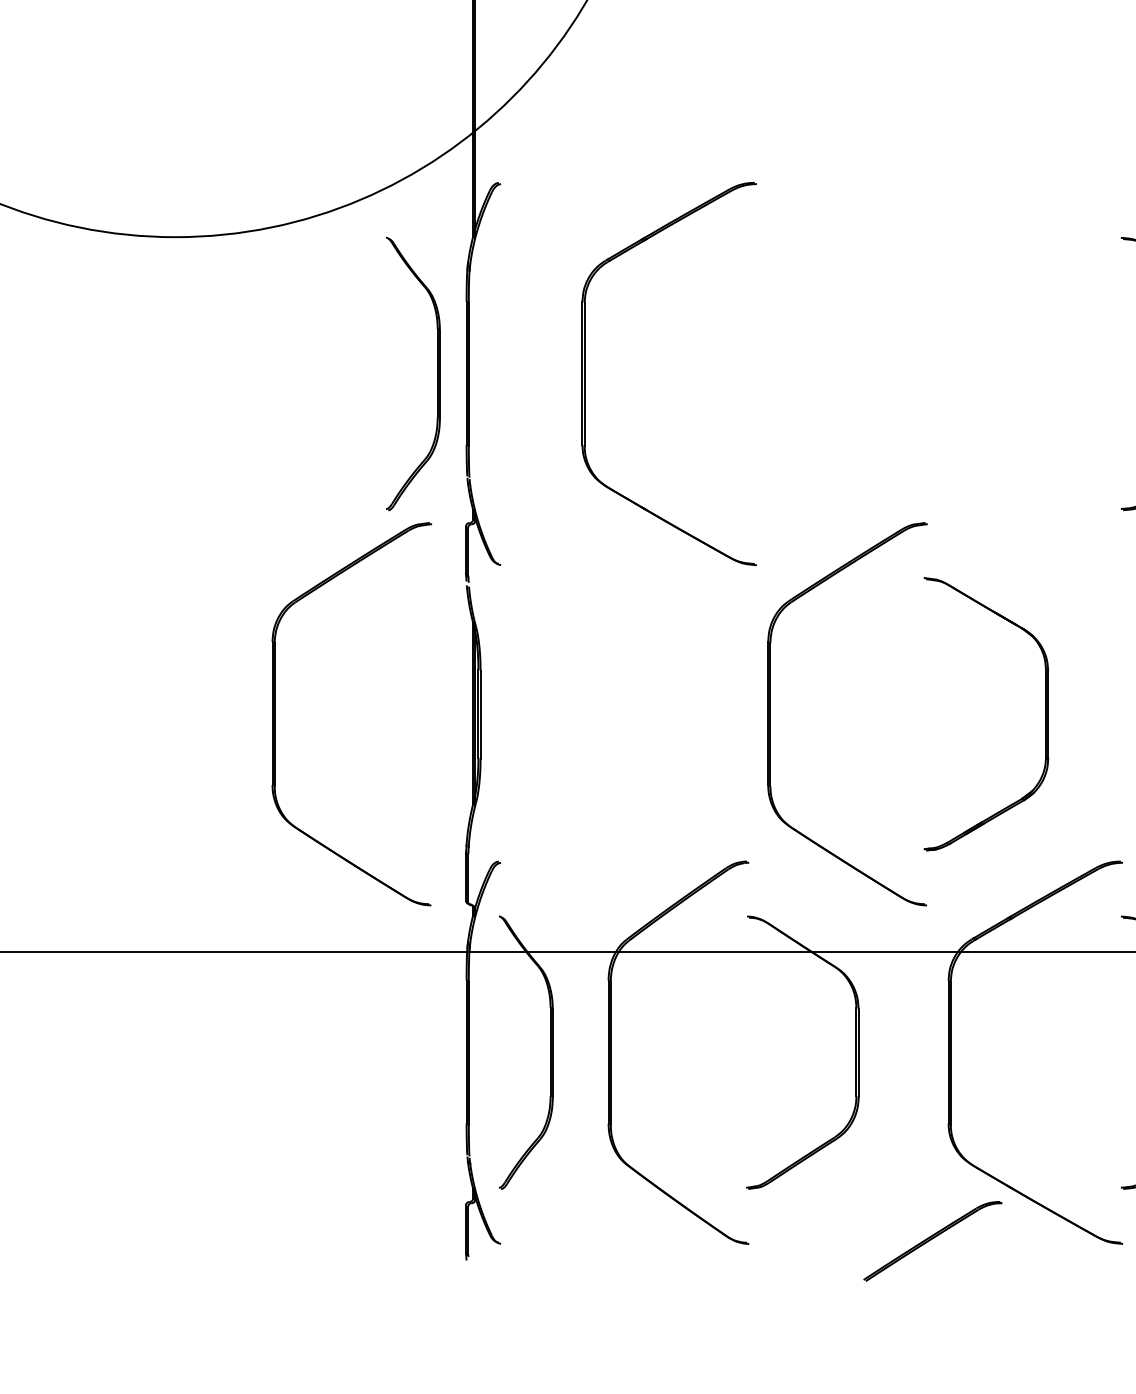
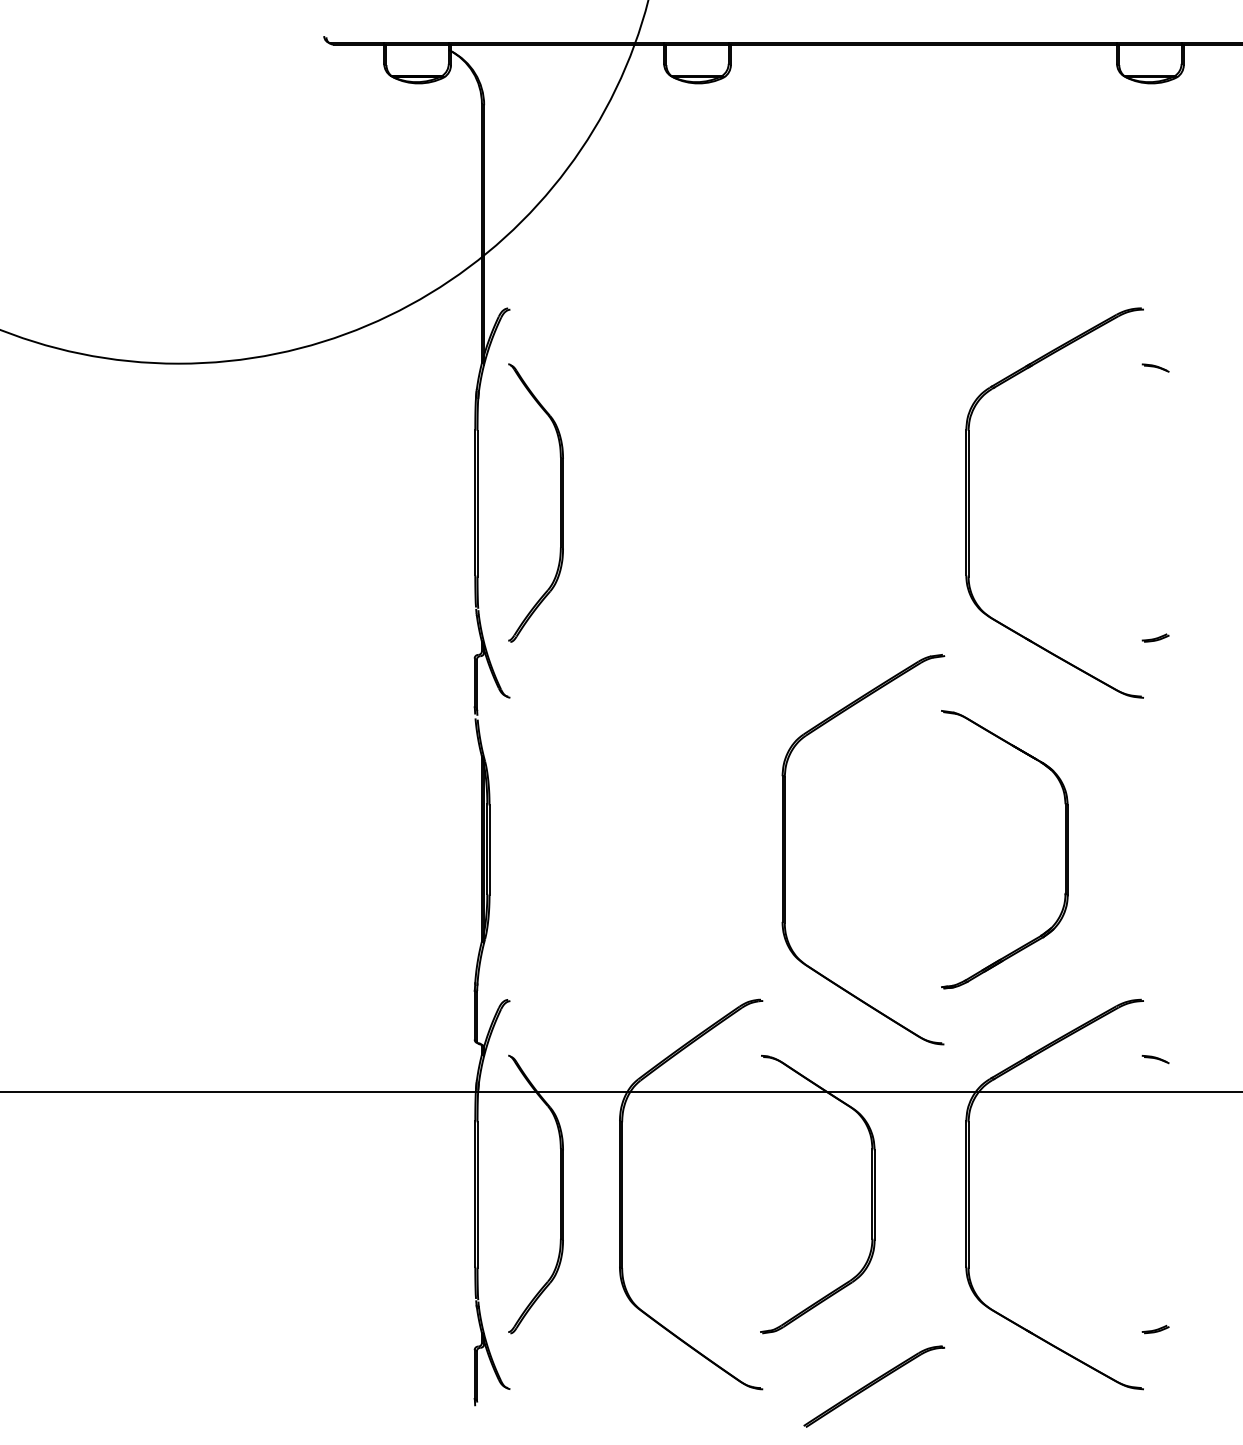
part: (437, 373) -> (560, 502), moved
part: (585, 373) -> (969, 502), moved
part: (275, 714) -> (280, 849), removed
part: (933, 1241) -> (874, 1386), moved

